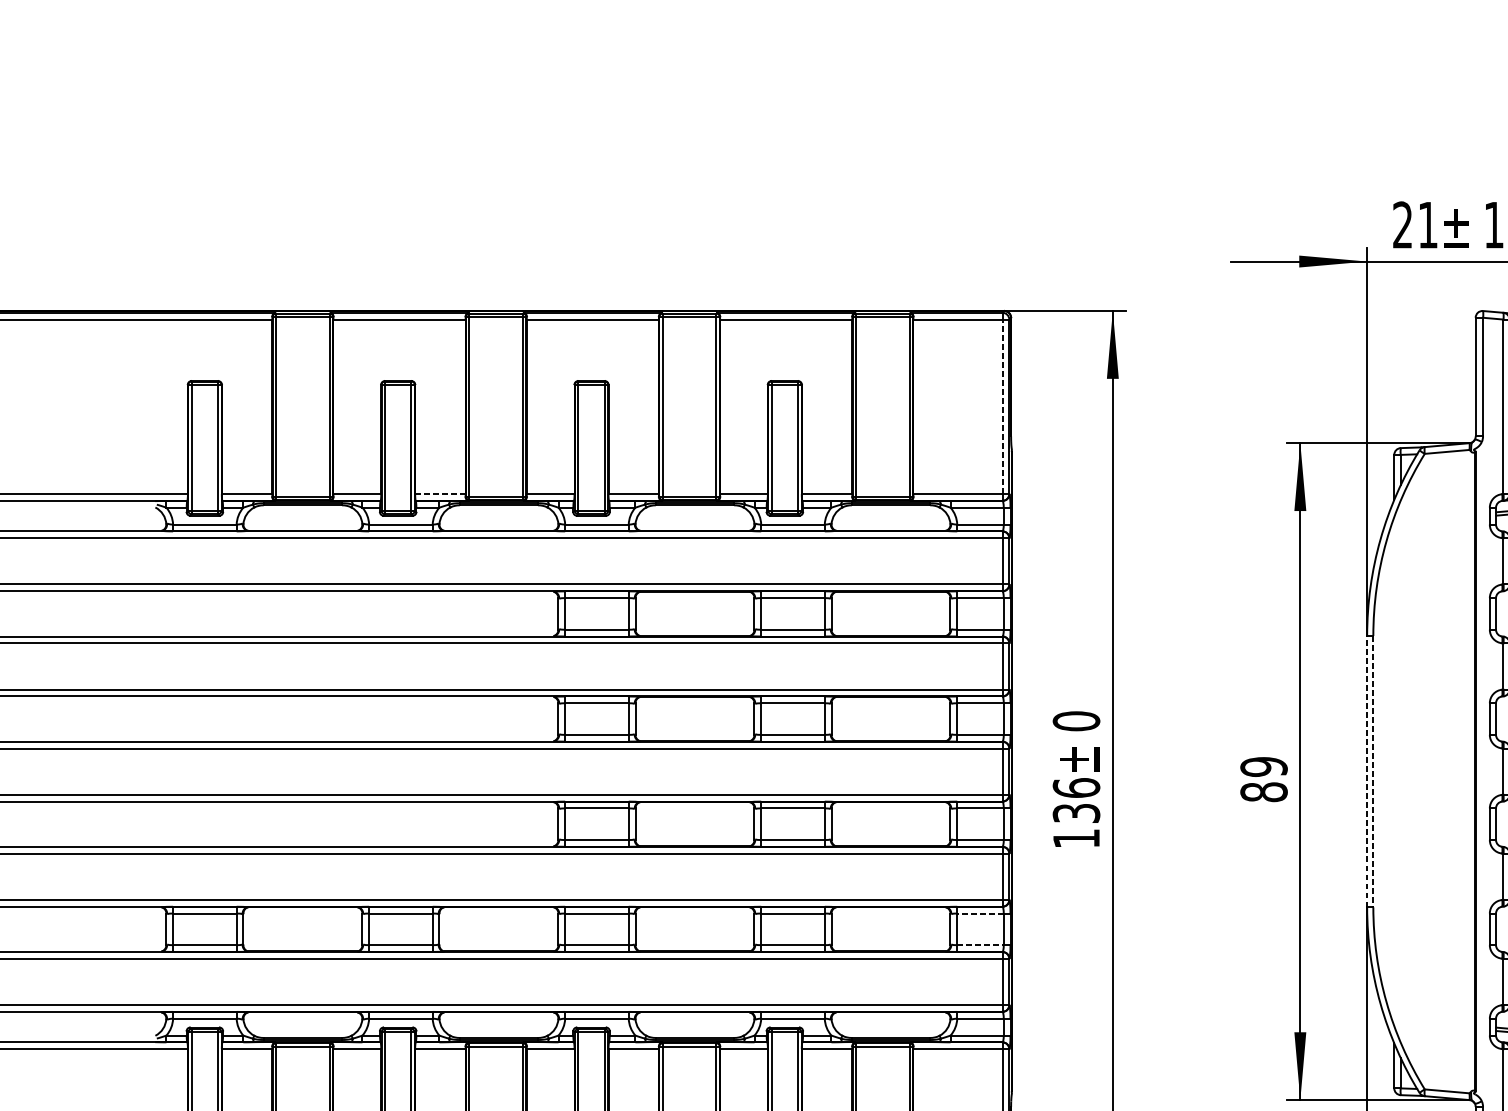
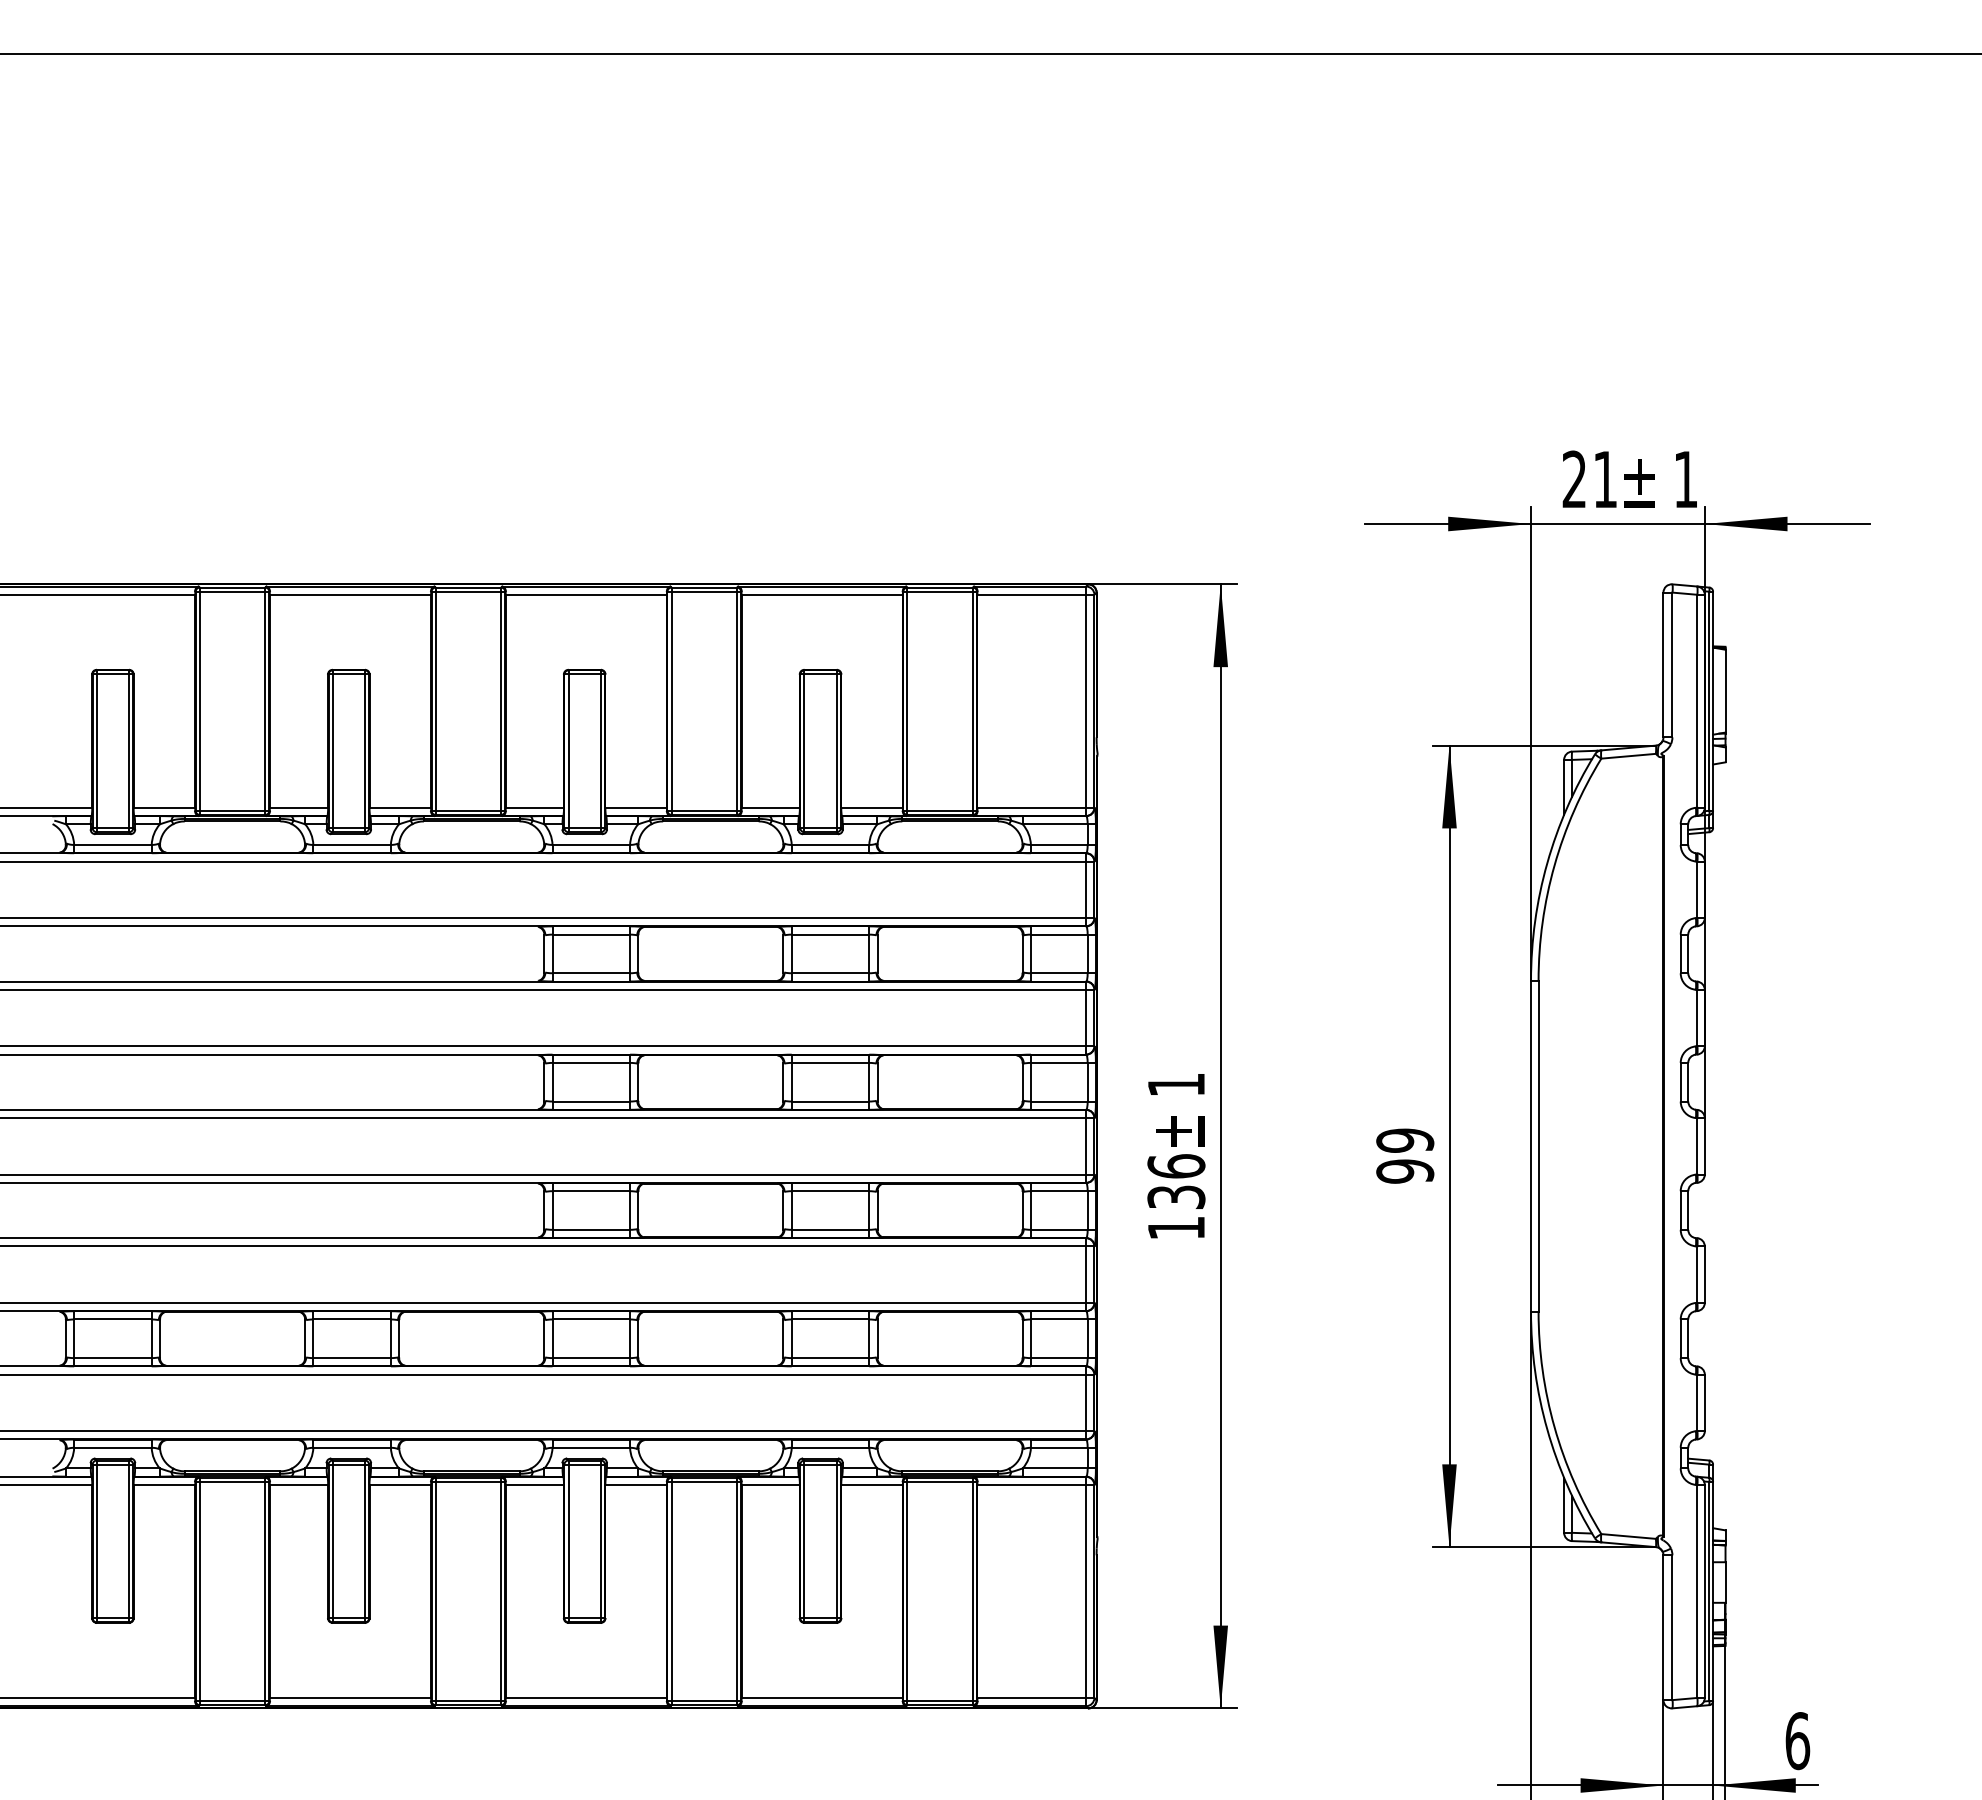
line: (1002, 406) -> (1086, 700), dashed -> solid
line: (440, 493) -> (400, 807), dashed -> solid
text: (1076, 720) -> (1176, 1084), 0 -> 1
line: (1367, 771) -> (1531, 1146), dashed -> solid
line: (1373, 771) -> (1538, 1146), dashed -> solid
text: (1264, 792) -> (1405, 1171), 89 -> 99
line: (979, 913) -> (1058, 1319), dashed -> solid
line: (980, 945) -> (1059, 1358), dashed -> solid

